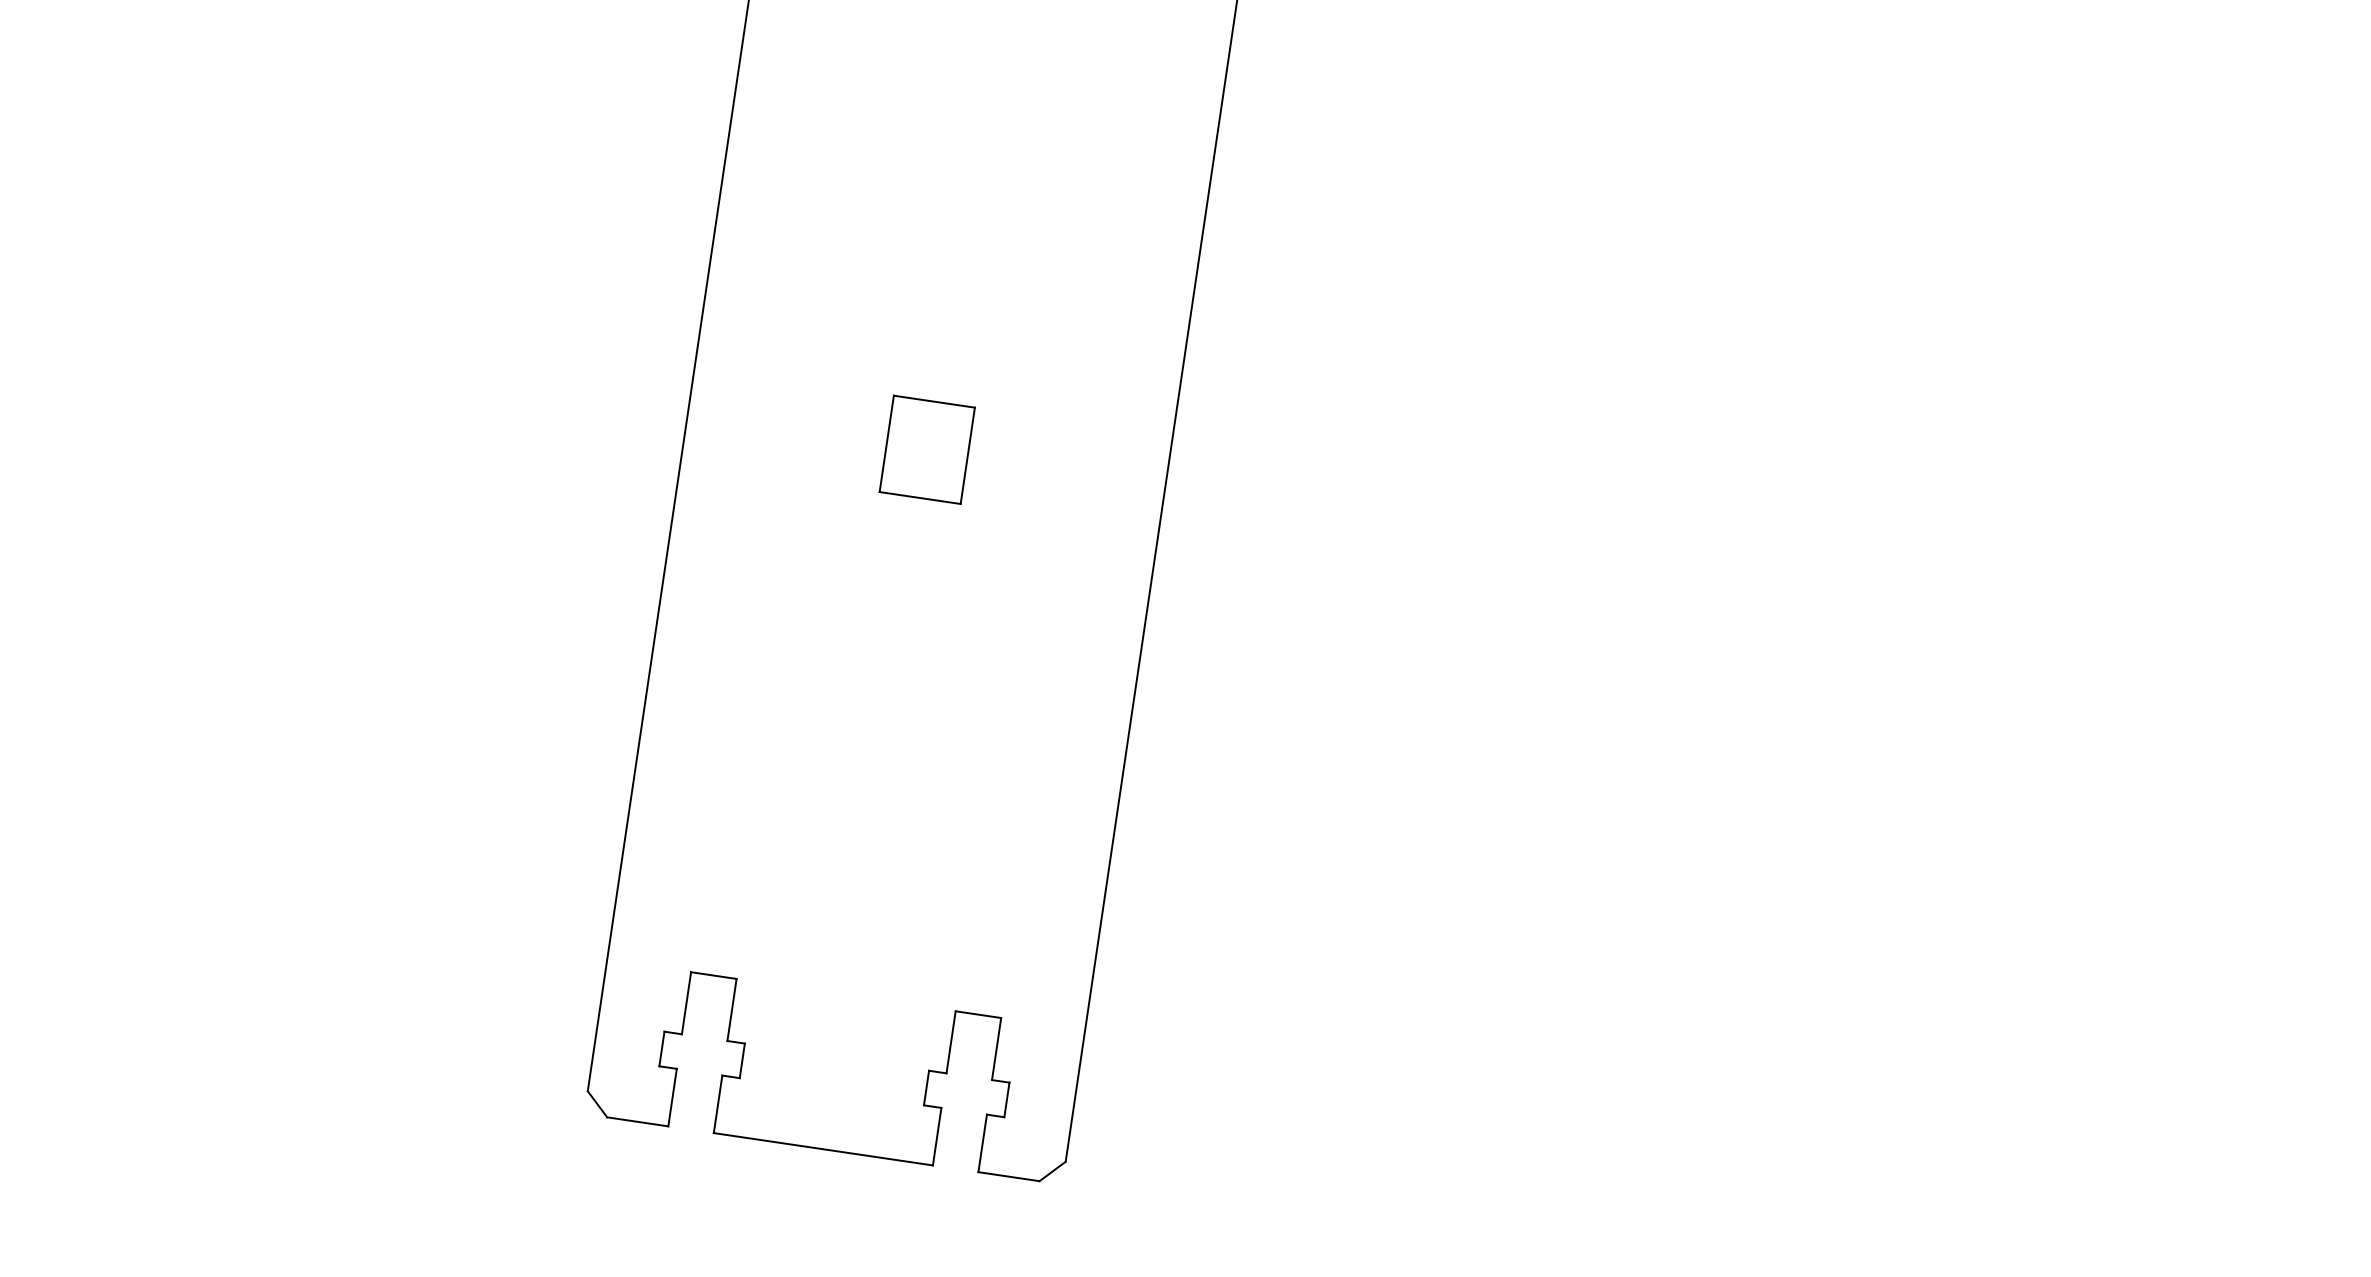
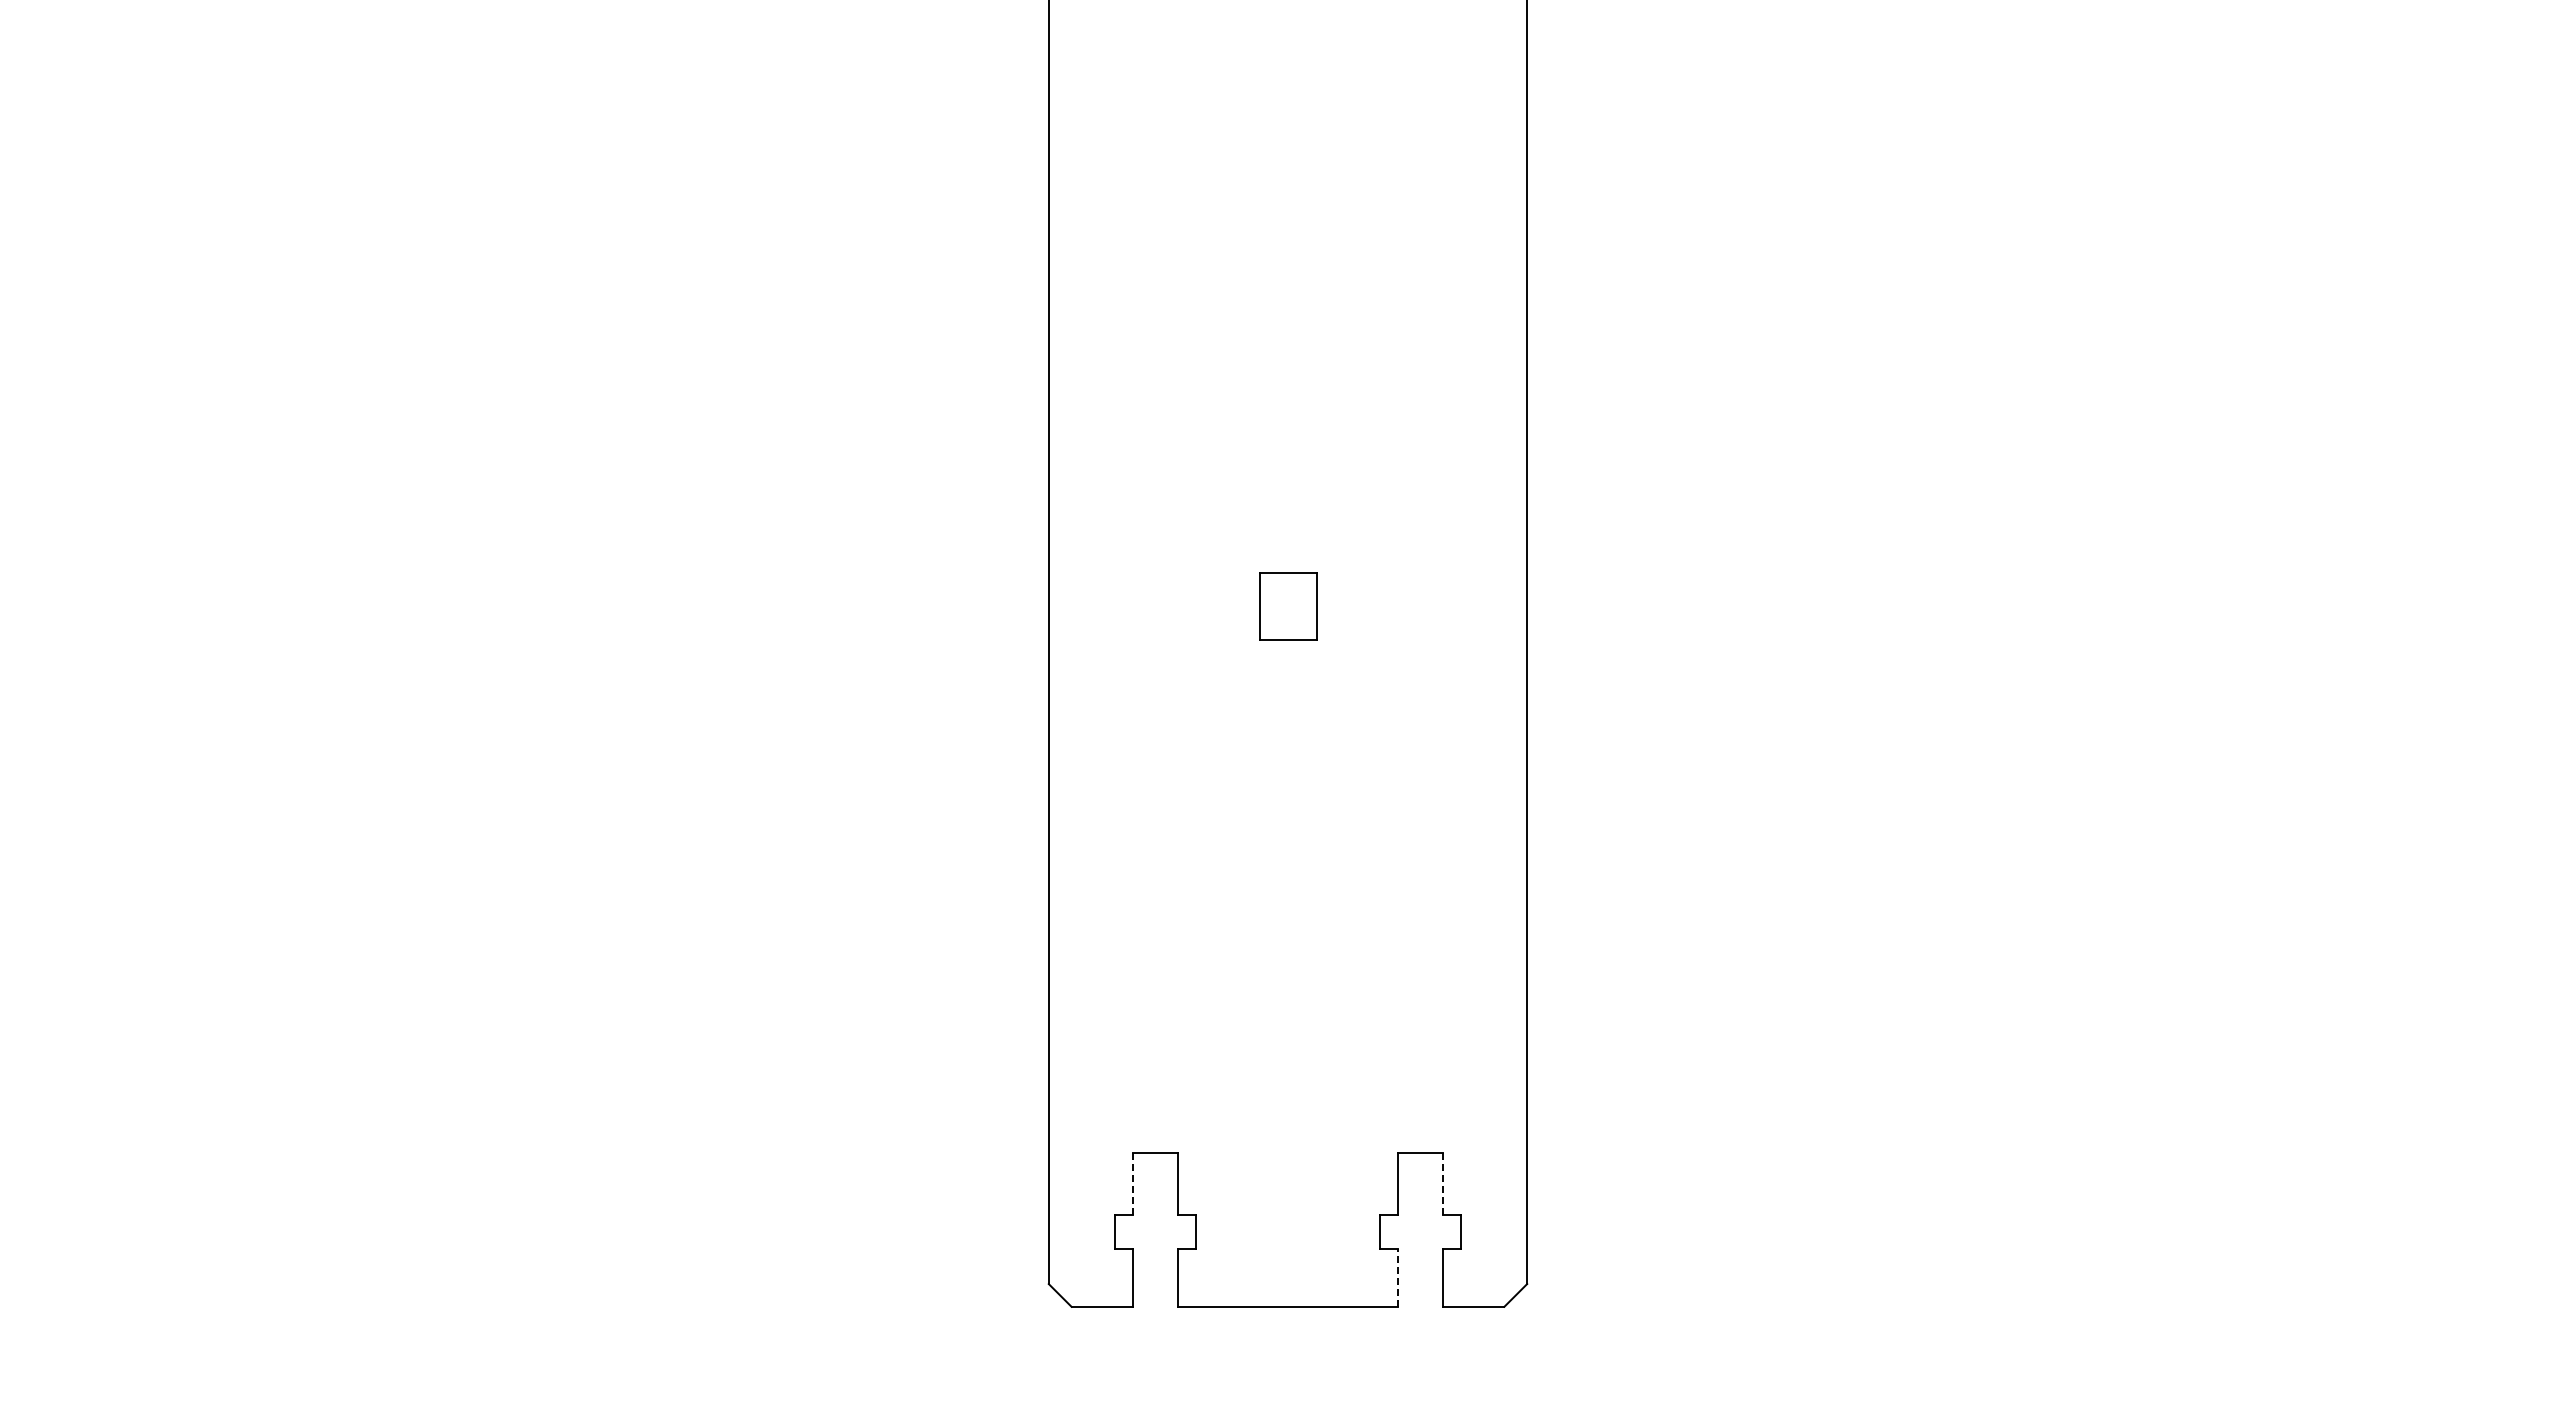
part: (927, 449) -> (1288, 606), size x0.7
line: (686, 1003) -> (1132, 1183), solid -> dashed
line: (996, 1048) -> (1443, 1183), solid -> dashed
line: (936, 1137) -> (1397, 1278), solid -> dashed

